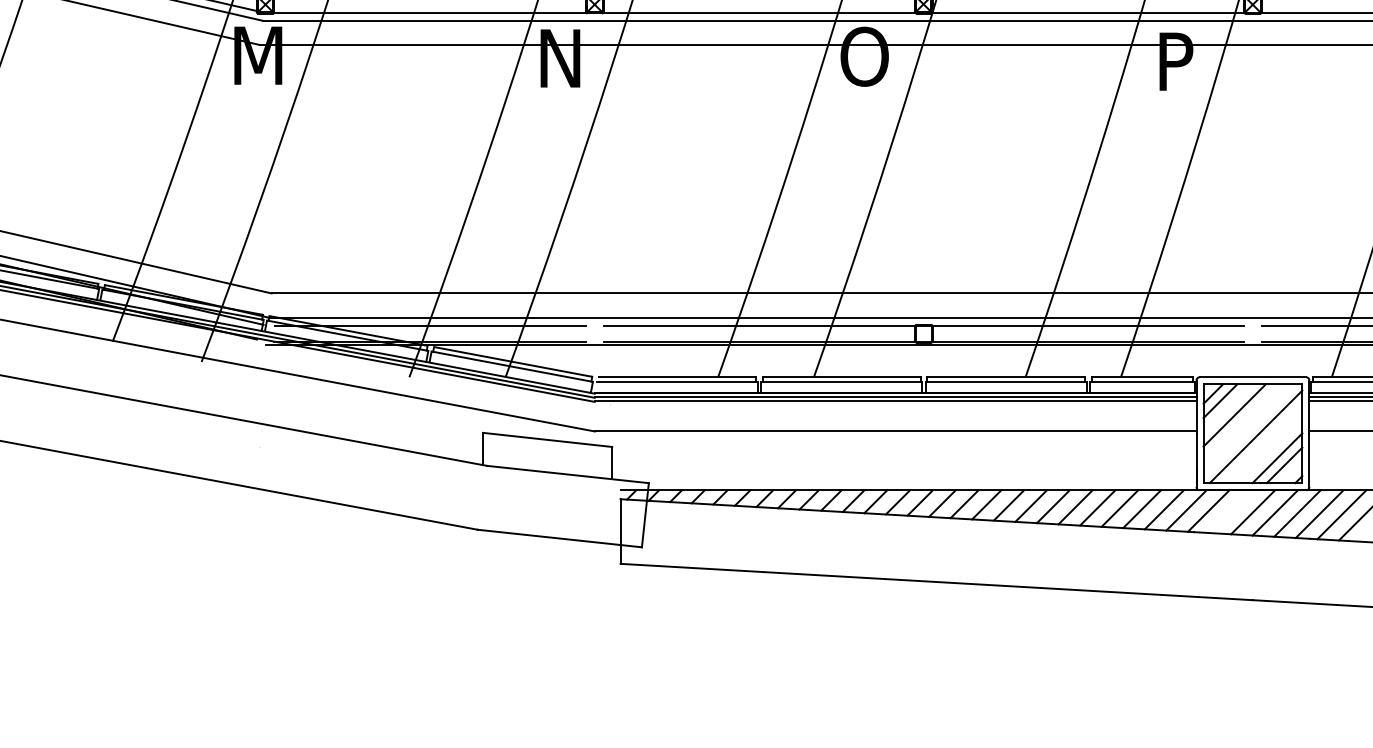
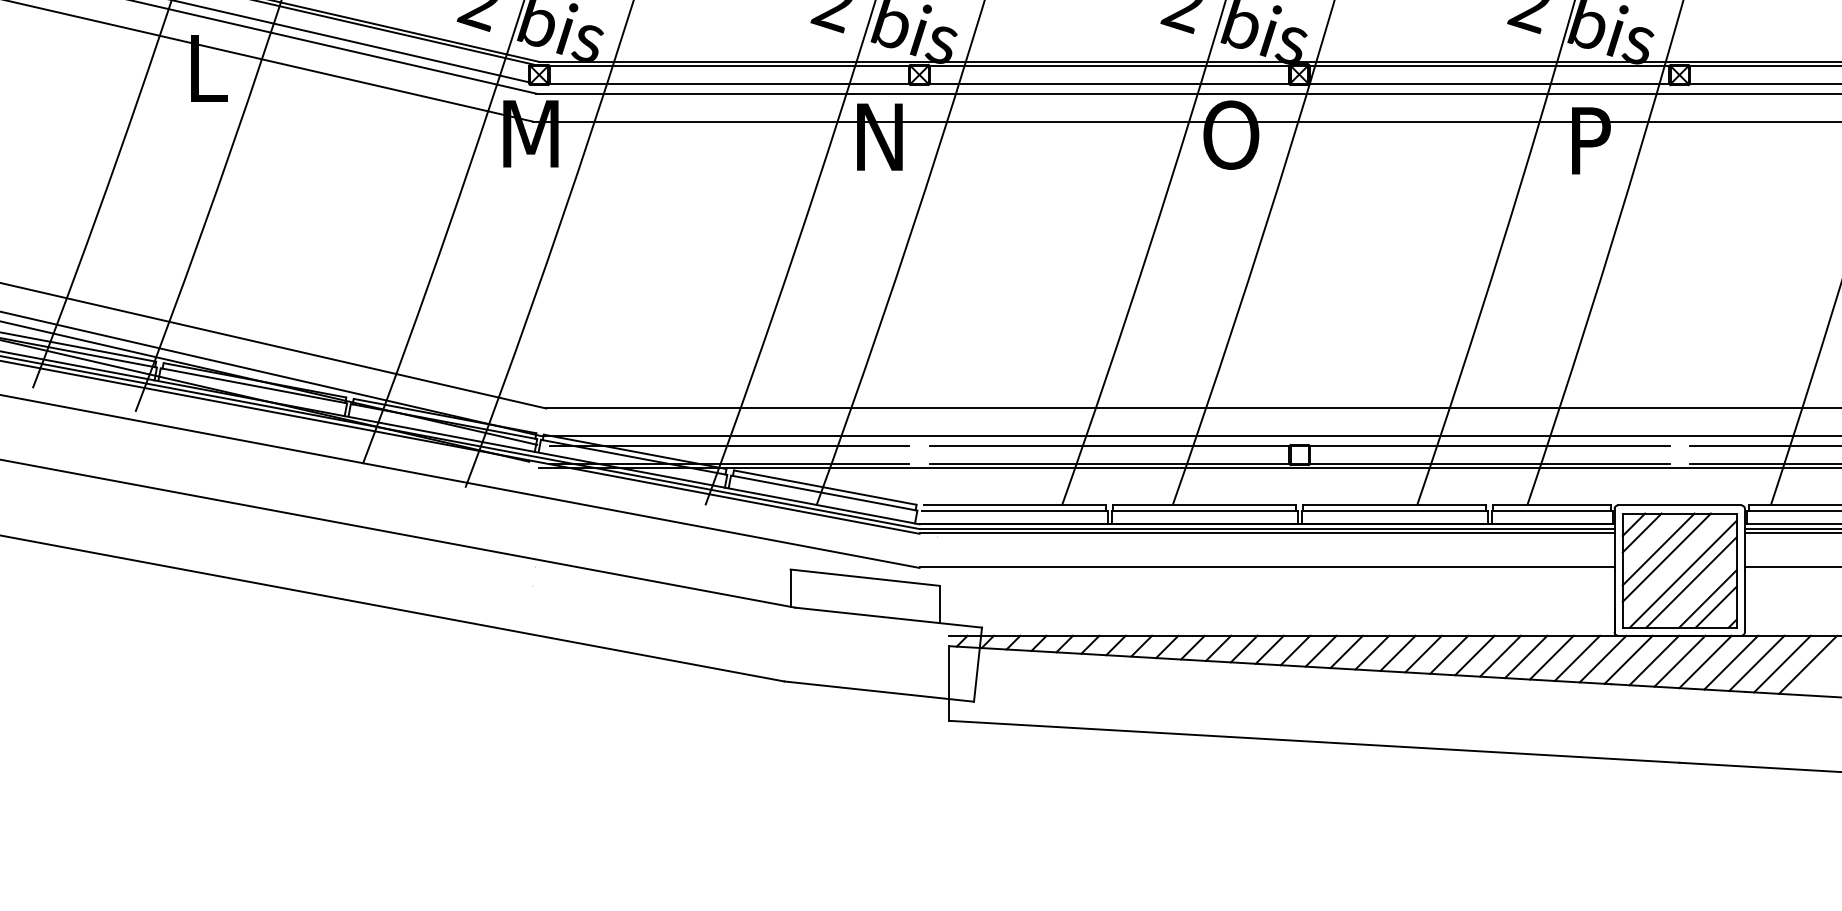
line: (1241, 422) -> (1666, 557), added
line: (1263, 444) -> (1691, 582), added
line: (1231, 511) -> (1654, 660), added

